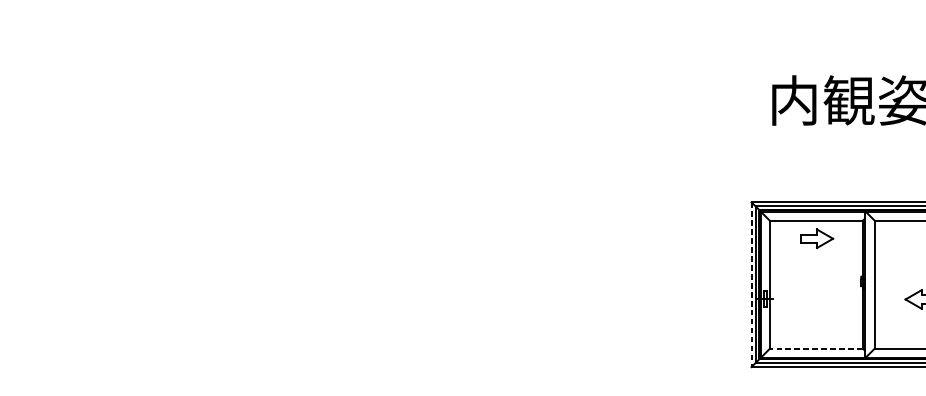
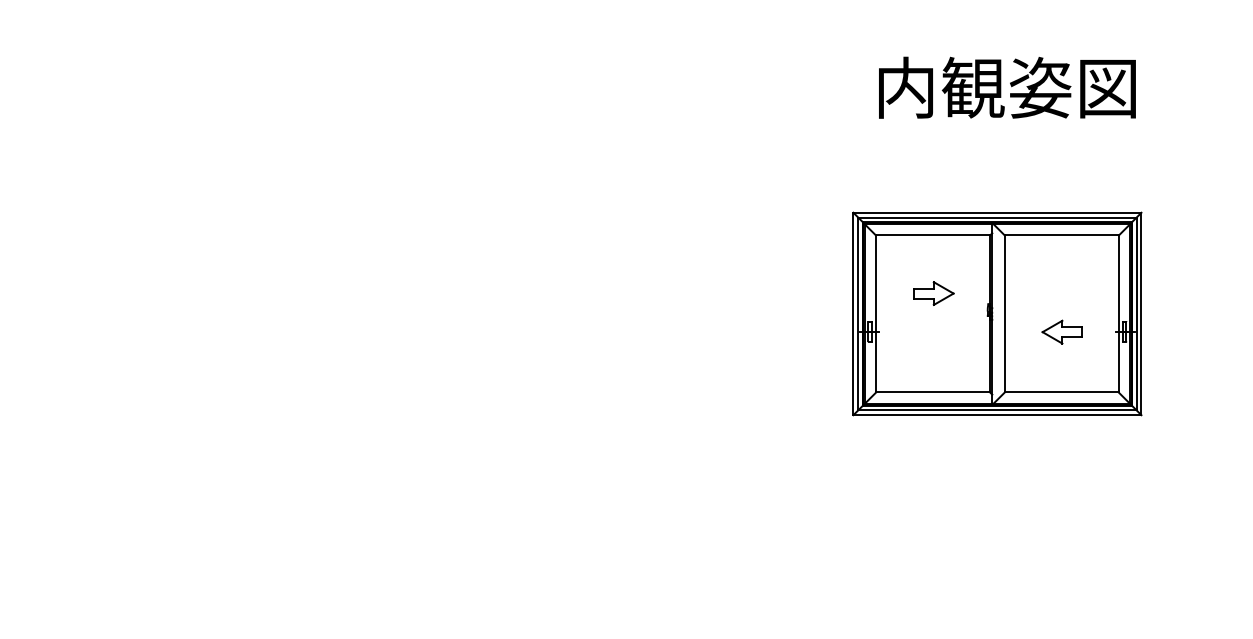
part: (816, 238) -> (933, 293), moved
line: (751, 285) -> (853, 314), dashed -> solid
line: (815, 348) -> (932, 392), dashed -> solid

